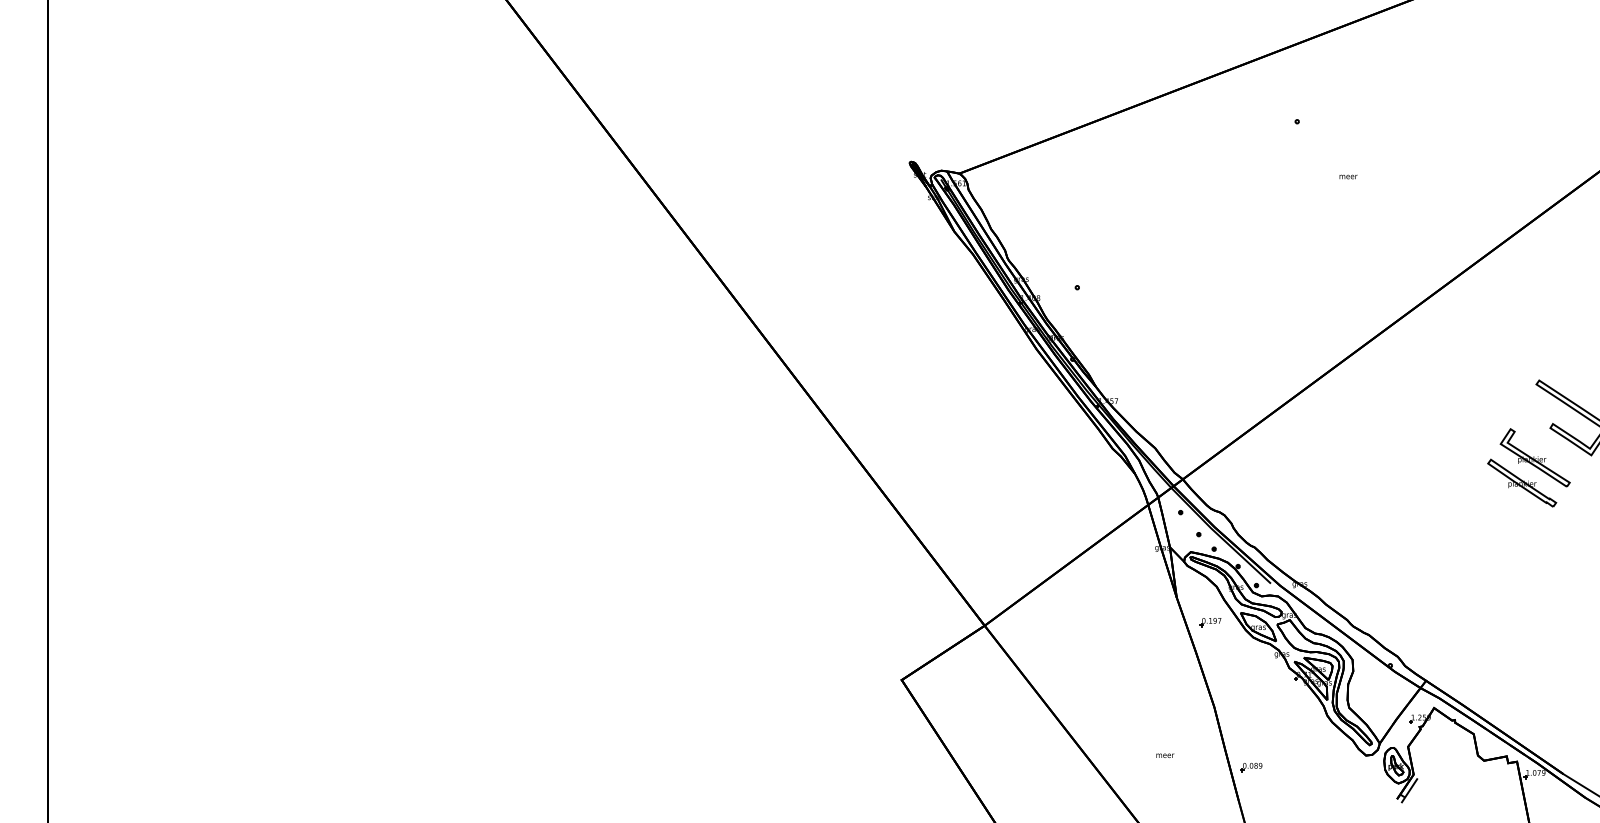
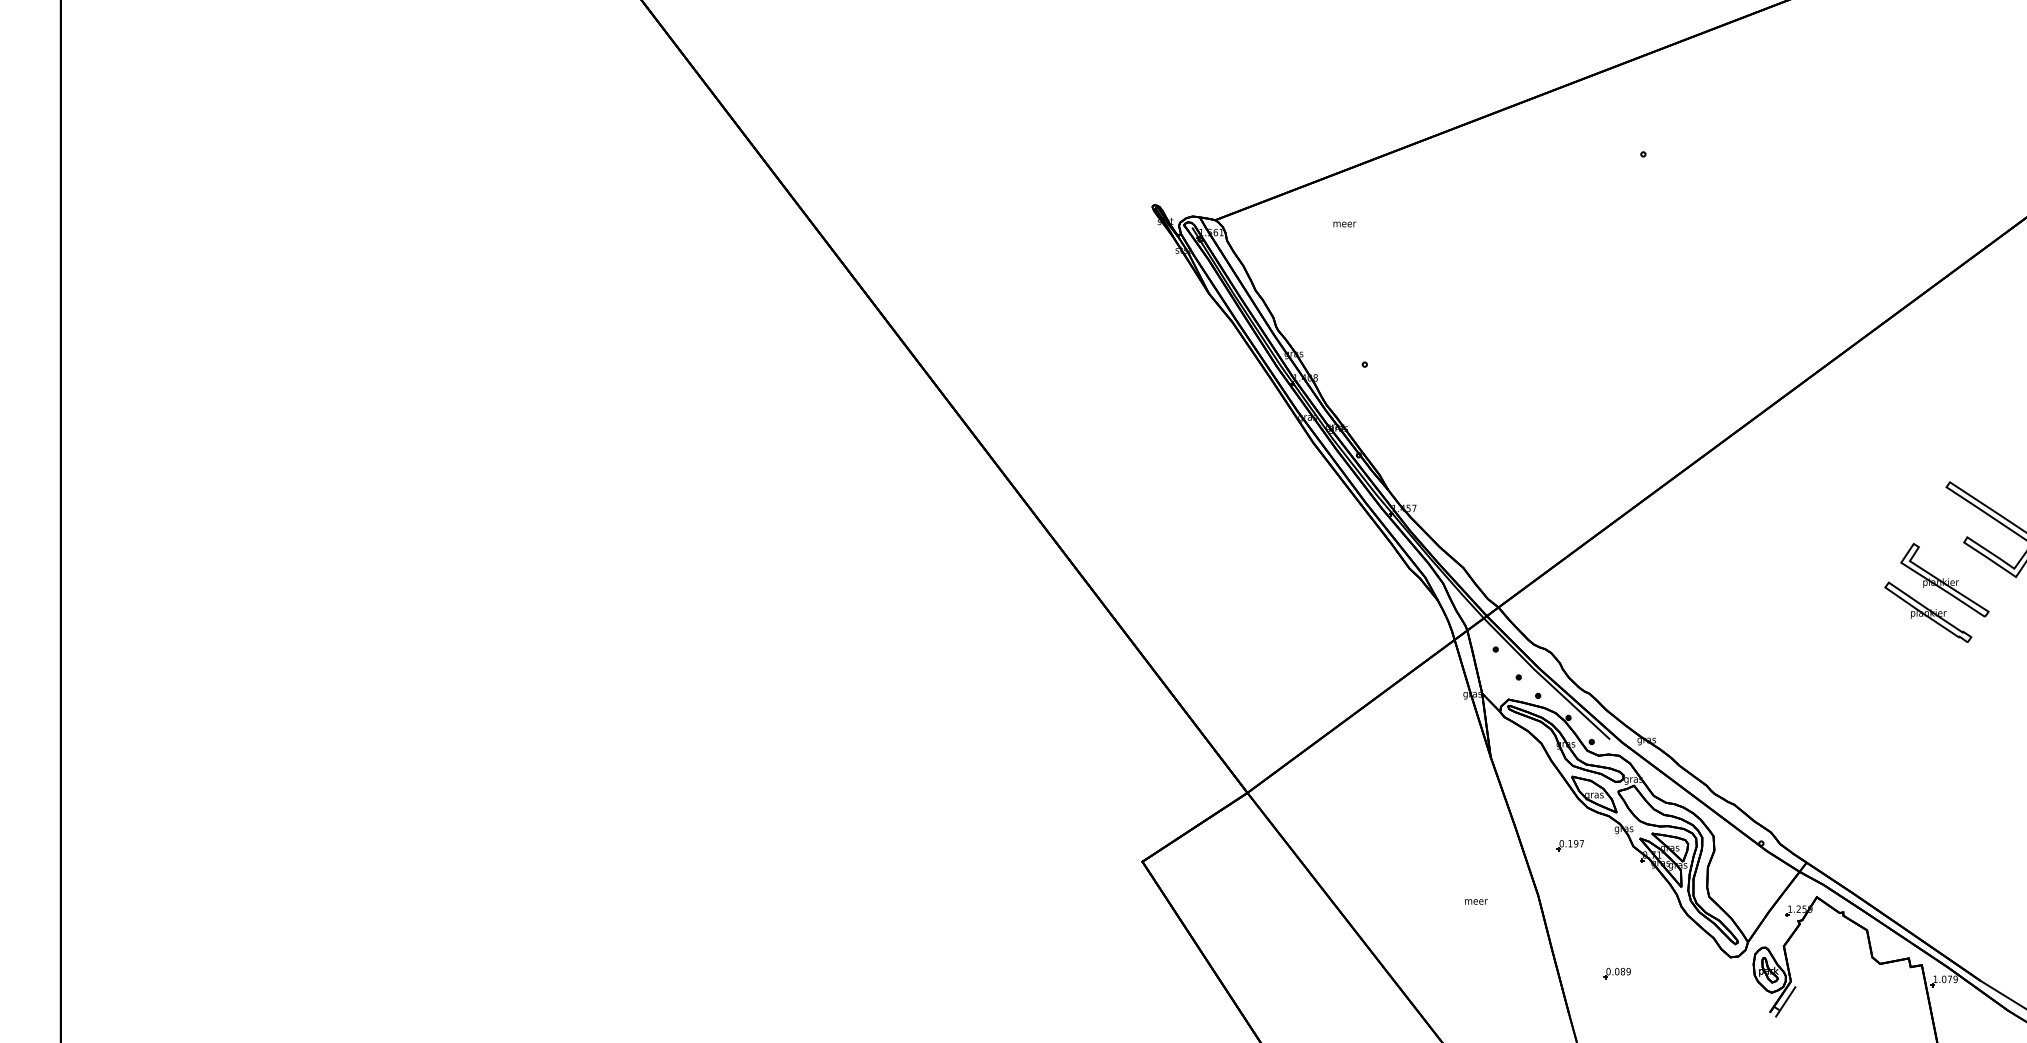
text: (1348, 176) -> (1344, 223), moved
part: (1210, 622) -> (1570, 845), moved
text: (1165, 755) -> (1476, 901), moved
part: (1251, 767) -> (1617, 973), moved

